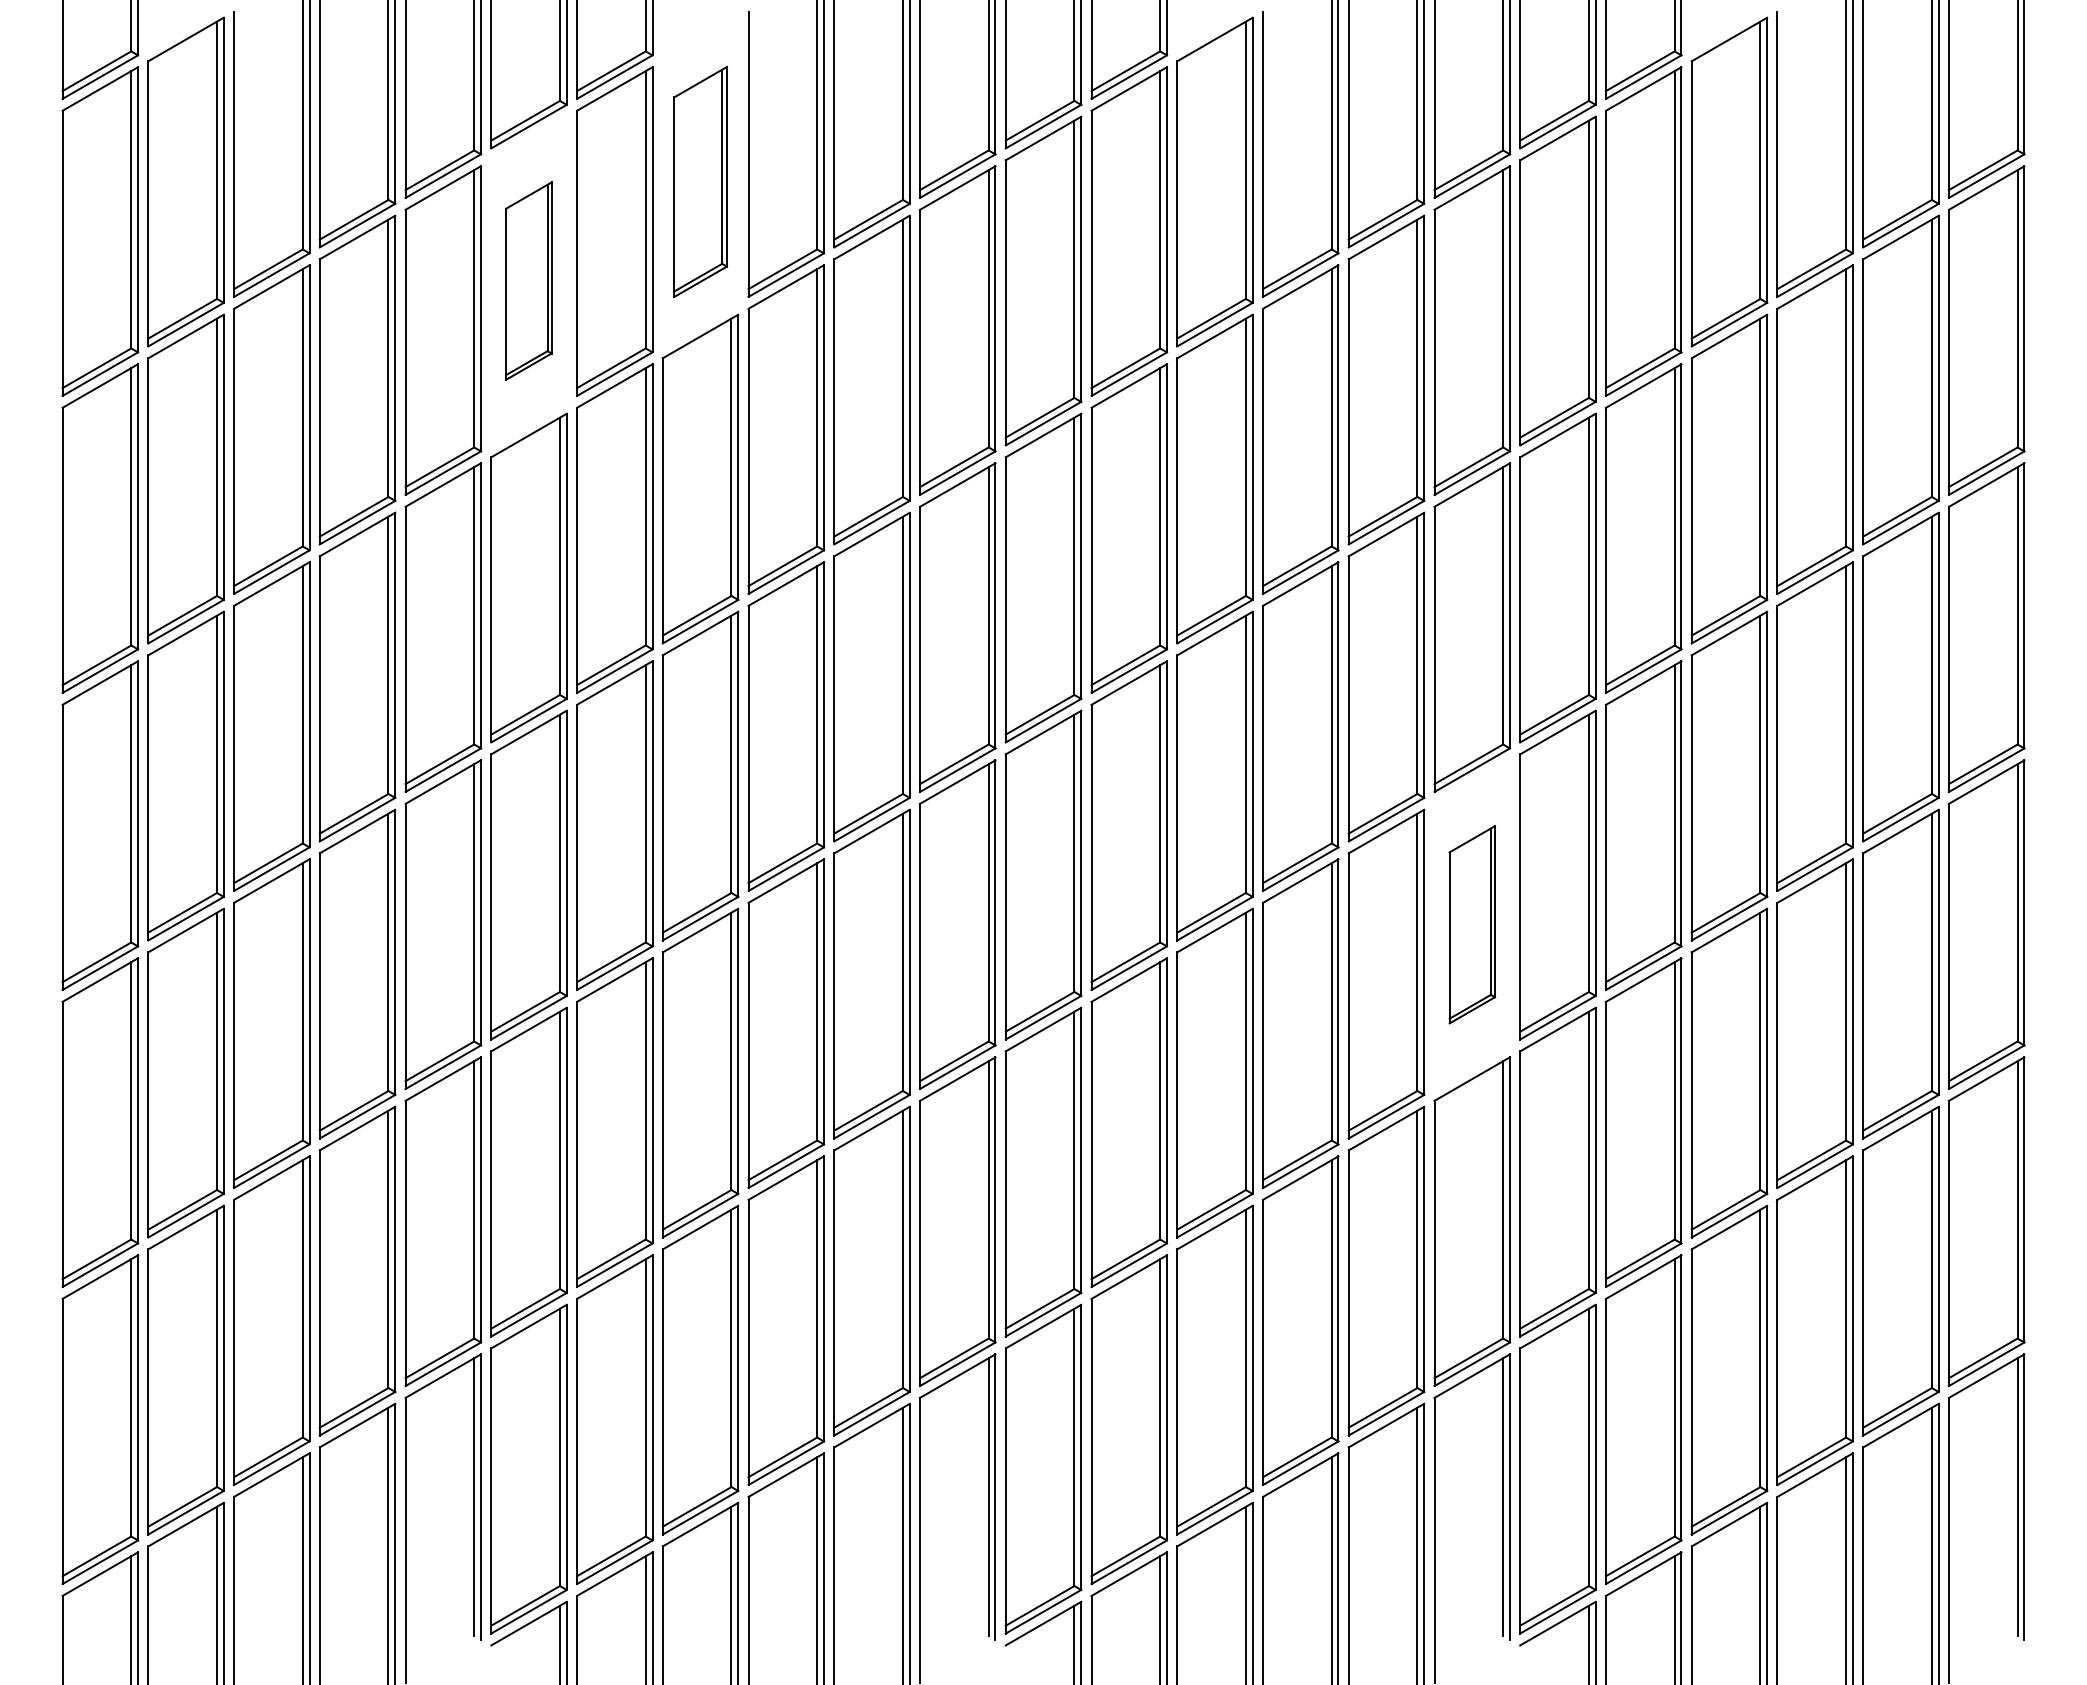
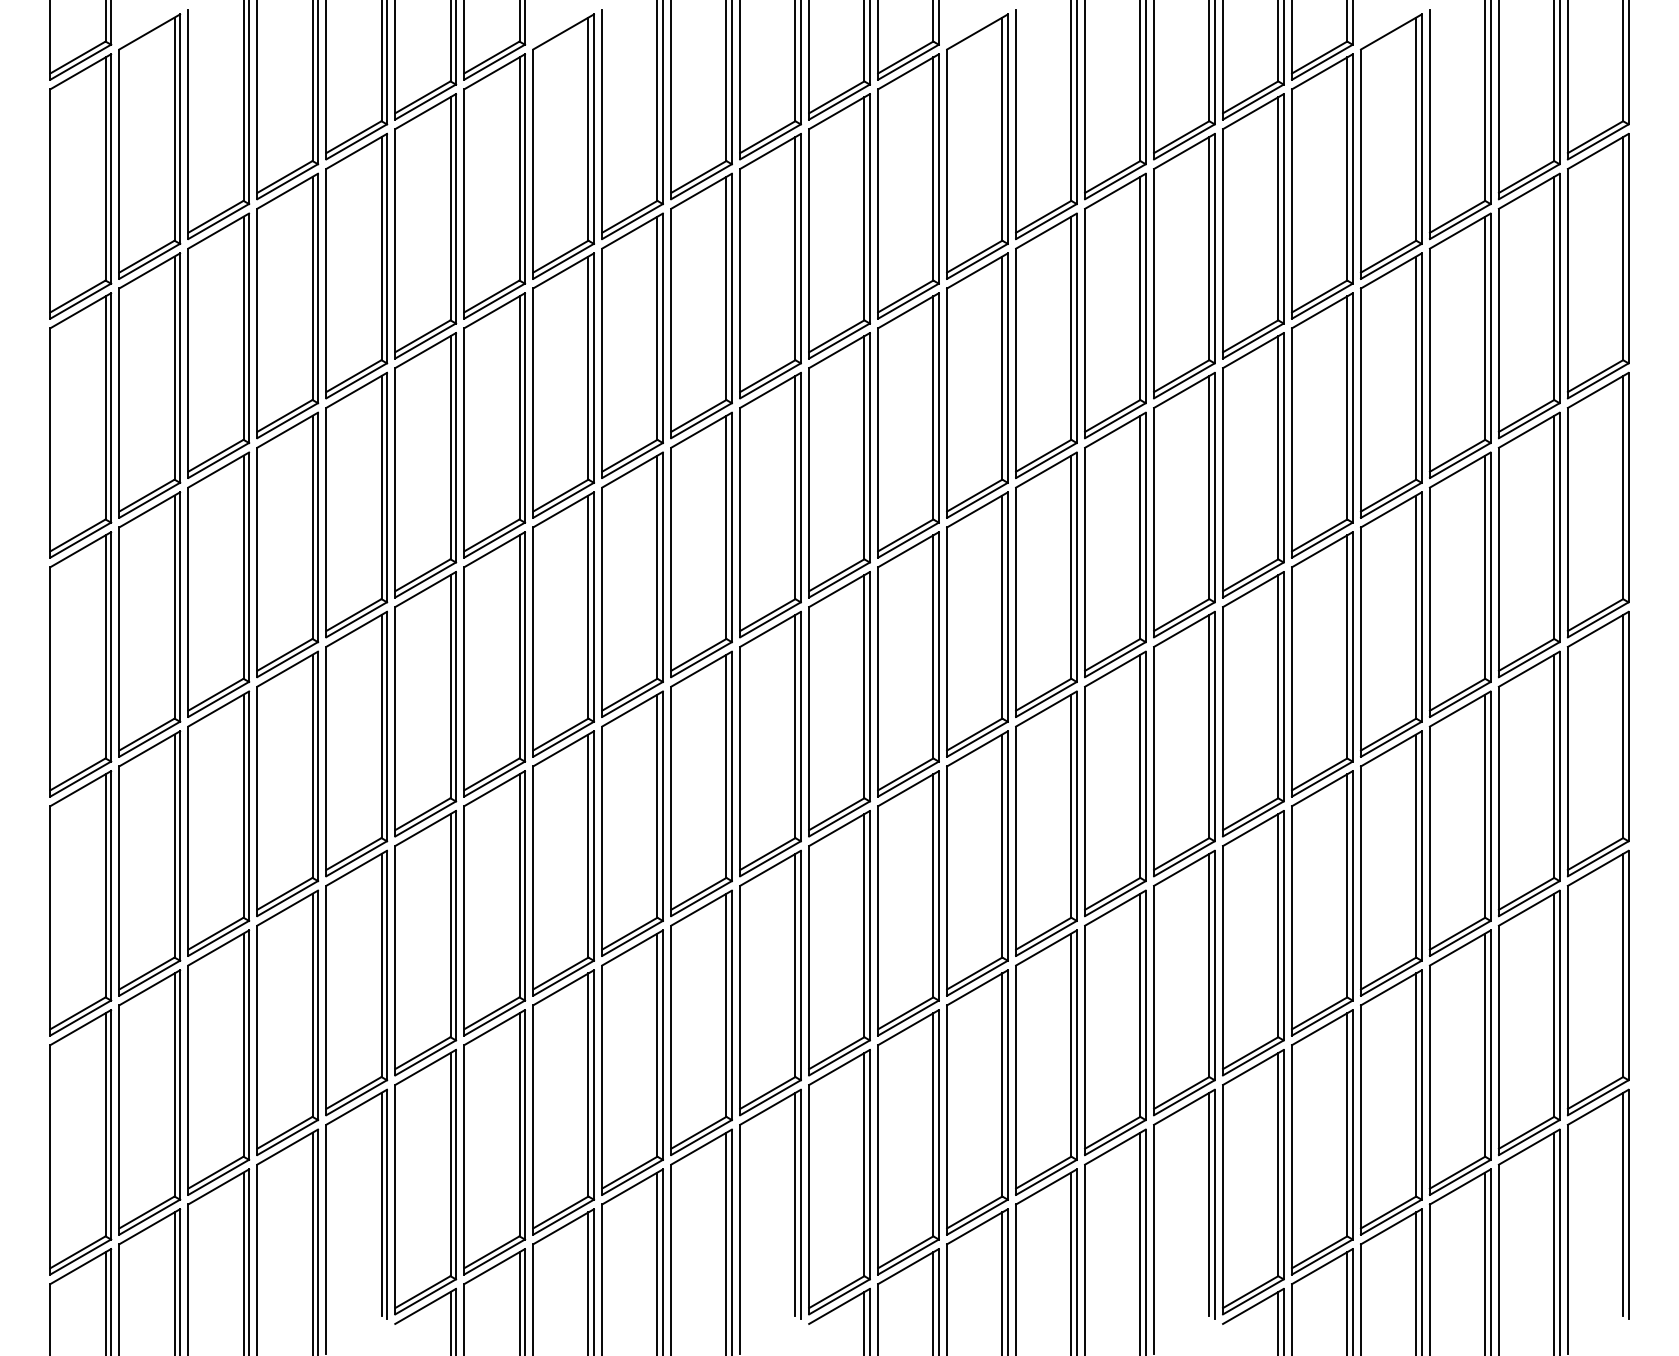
part: (700, 181) -> (563, 146), size x1.43
part: (528, 280) -> (425, 225), size x1.67
part: (1472, 924) -> (1184, 743), size x1.67

